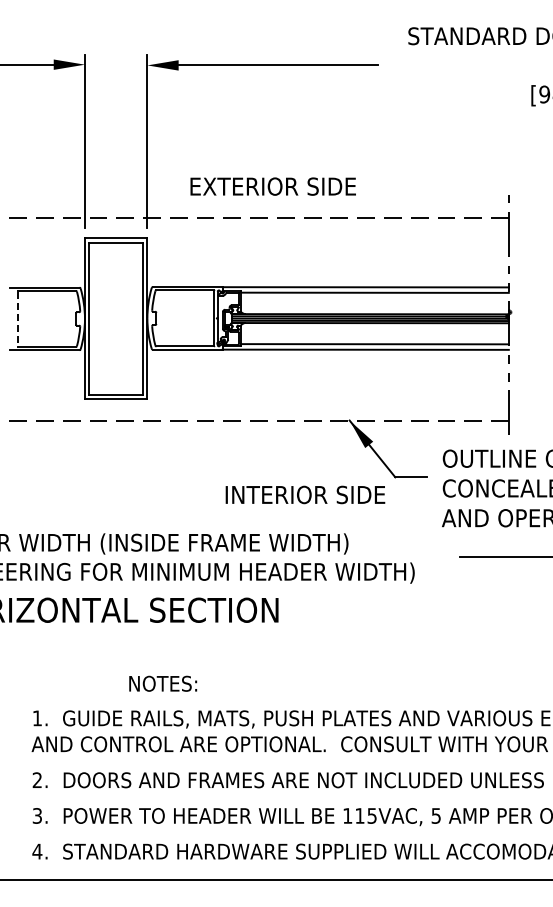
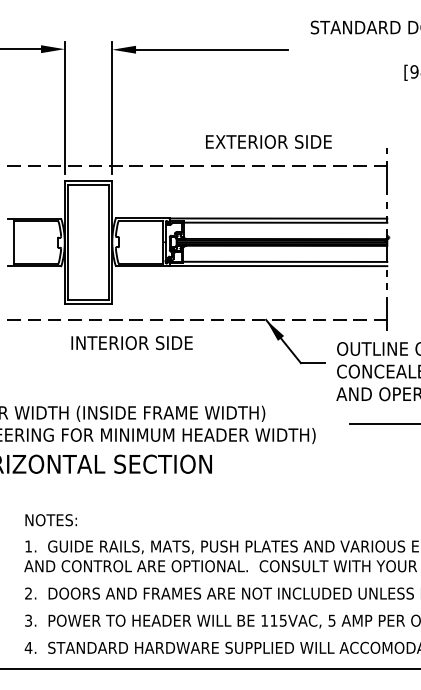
text: (272, 186) -> (268, 141), moved
line: (17, 319) -> (13, 243), dashed -> solid
text: (305, 494) -> (132, 342), moved
text: (163, 683) -> (51, 519), moved

